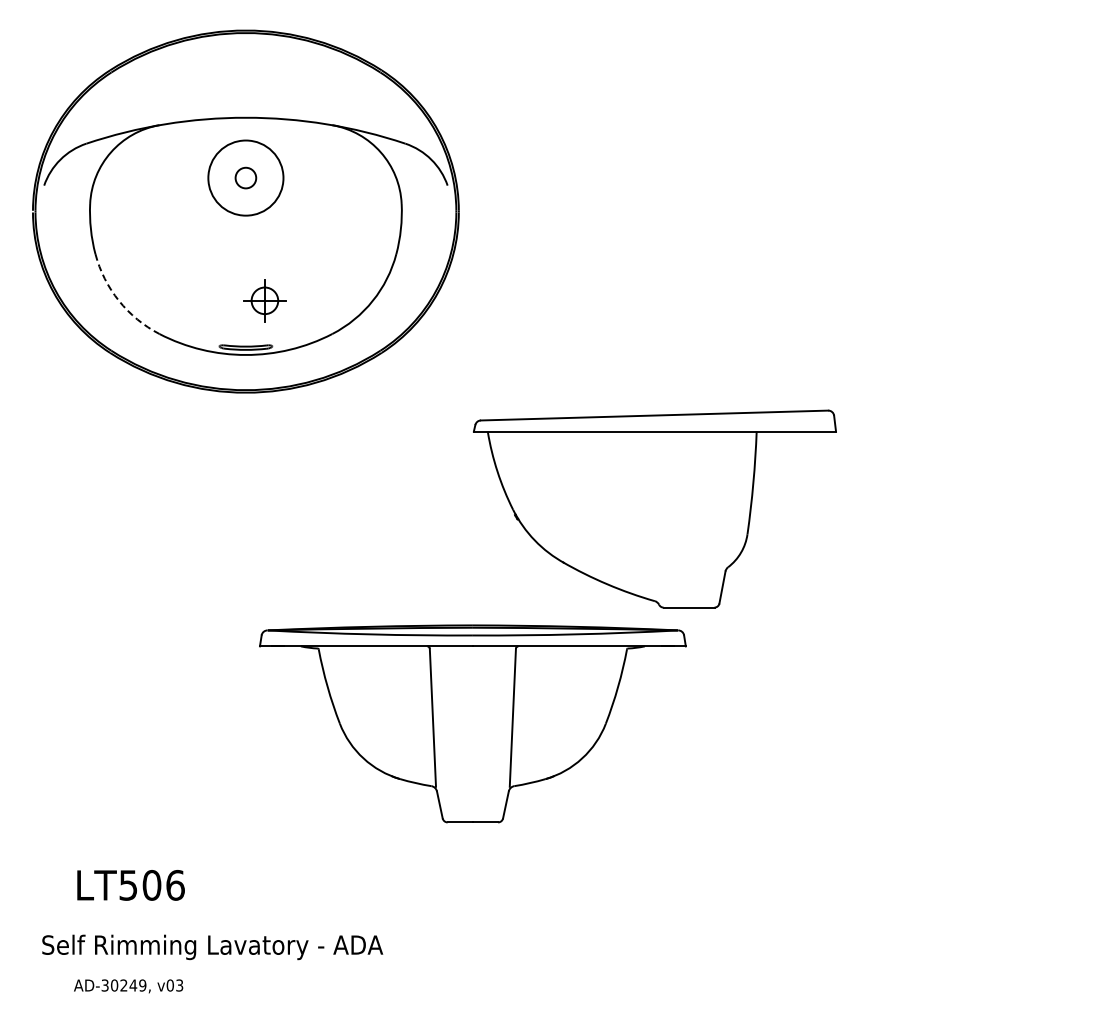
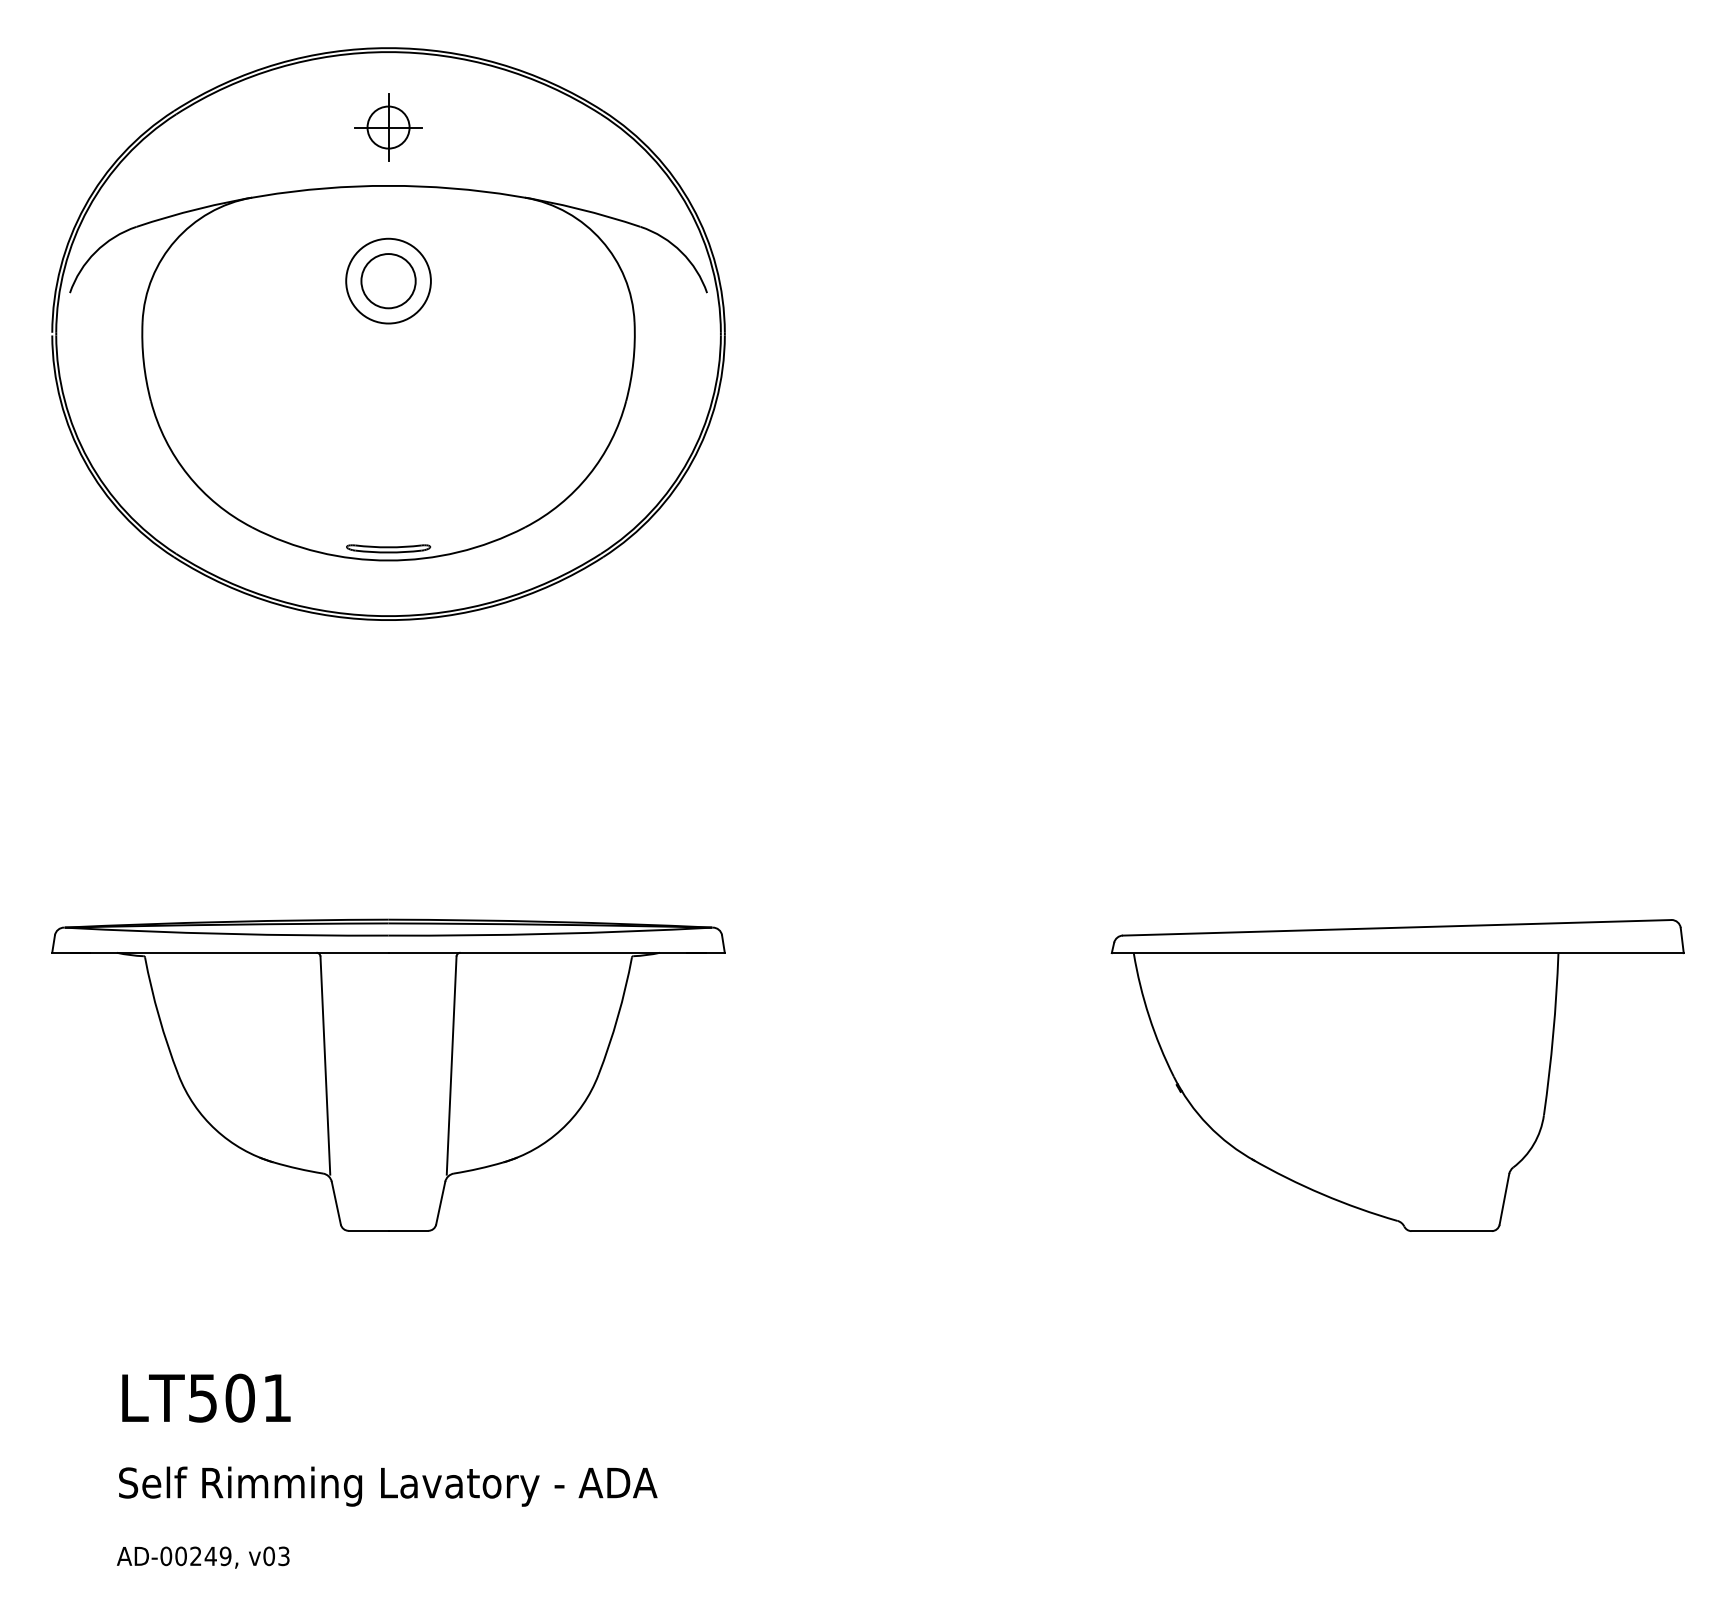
circle: (245, 177) -> (387, 280), size x0.71
circle: (245, 177) -> (387, 280), size x1.67
arc: (118, 300) -> (187, 474), dashed -> solid
part: (264, 300) -> (387, 127), moved
part: (654, 508) -> (1397, 1074), moved
part: (472, 723) -> (387, 1074), moved
text: (175, 884) -> (277, 1396), LT506 -> LT501
text: (212, 947) -> (387, 1486), moved
text: (104, 985) -> (165, 1556), AD-30249, -> AD-00249,

